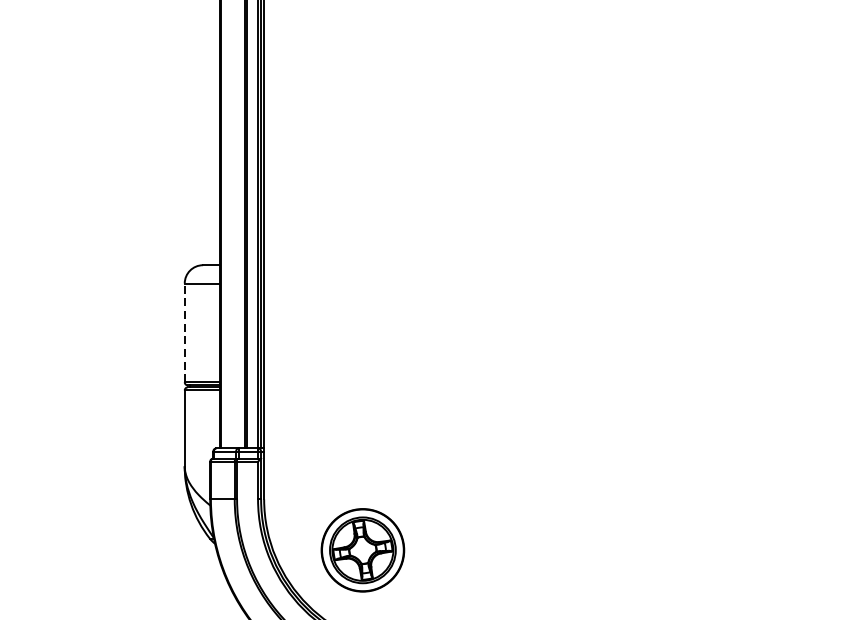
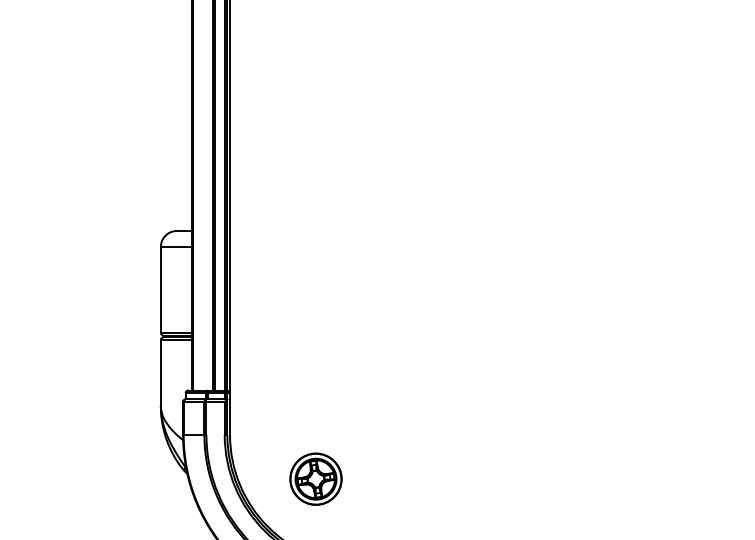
line: (184, 332) -> (160, 289), dashed -> solid
part: (362, 549) -> (315, 478), size x0.71

